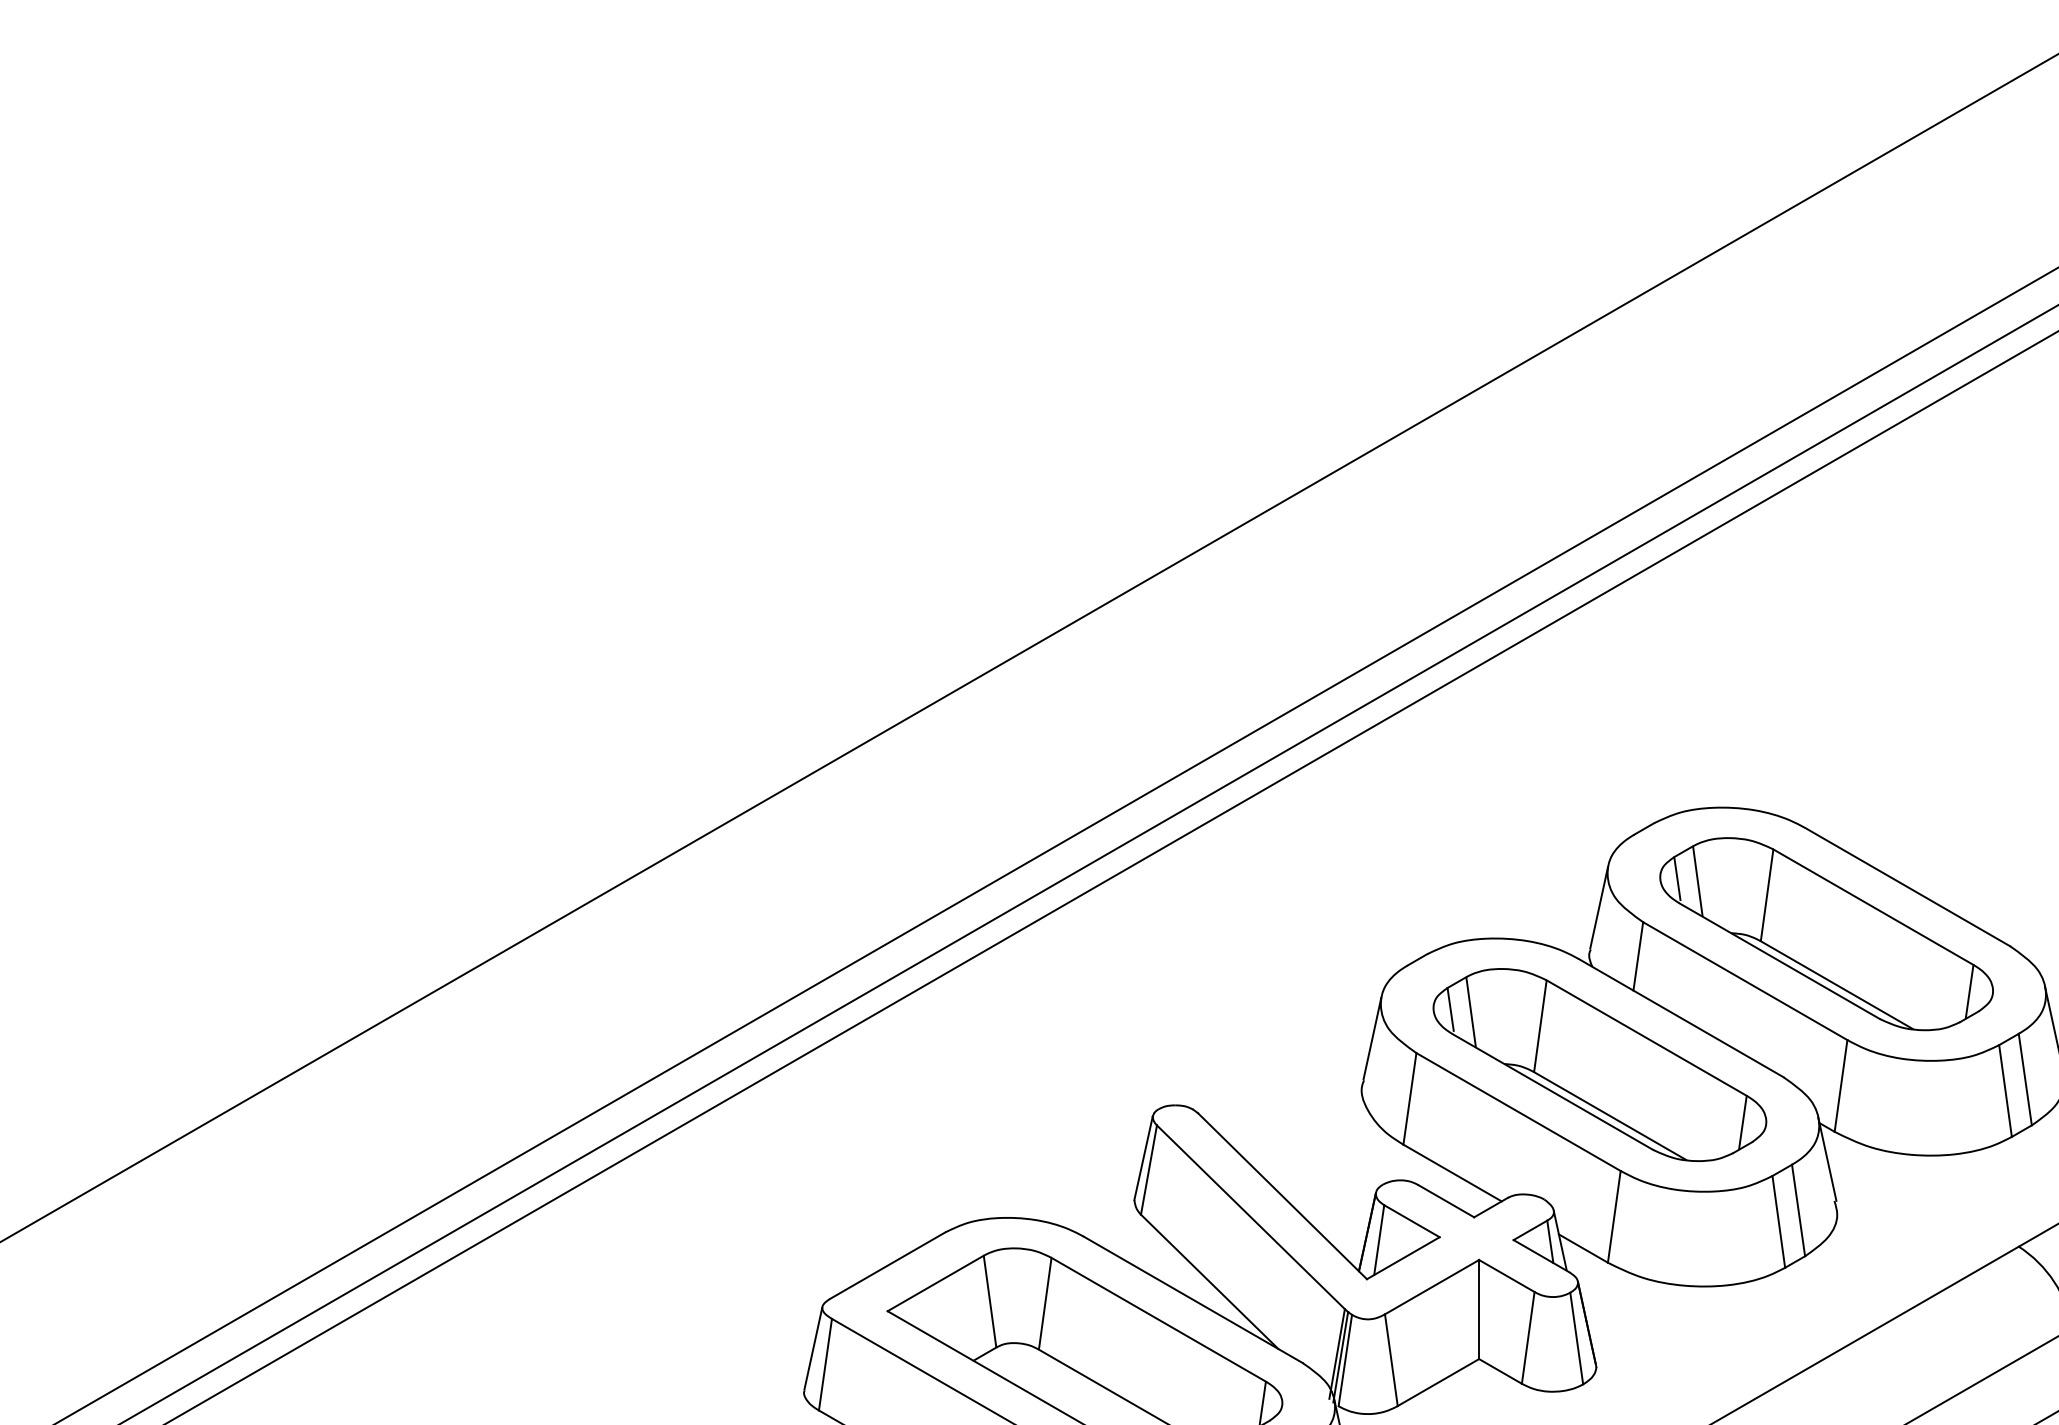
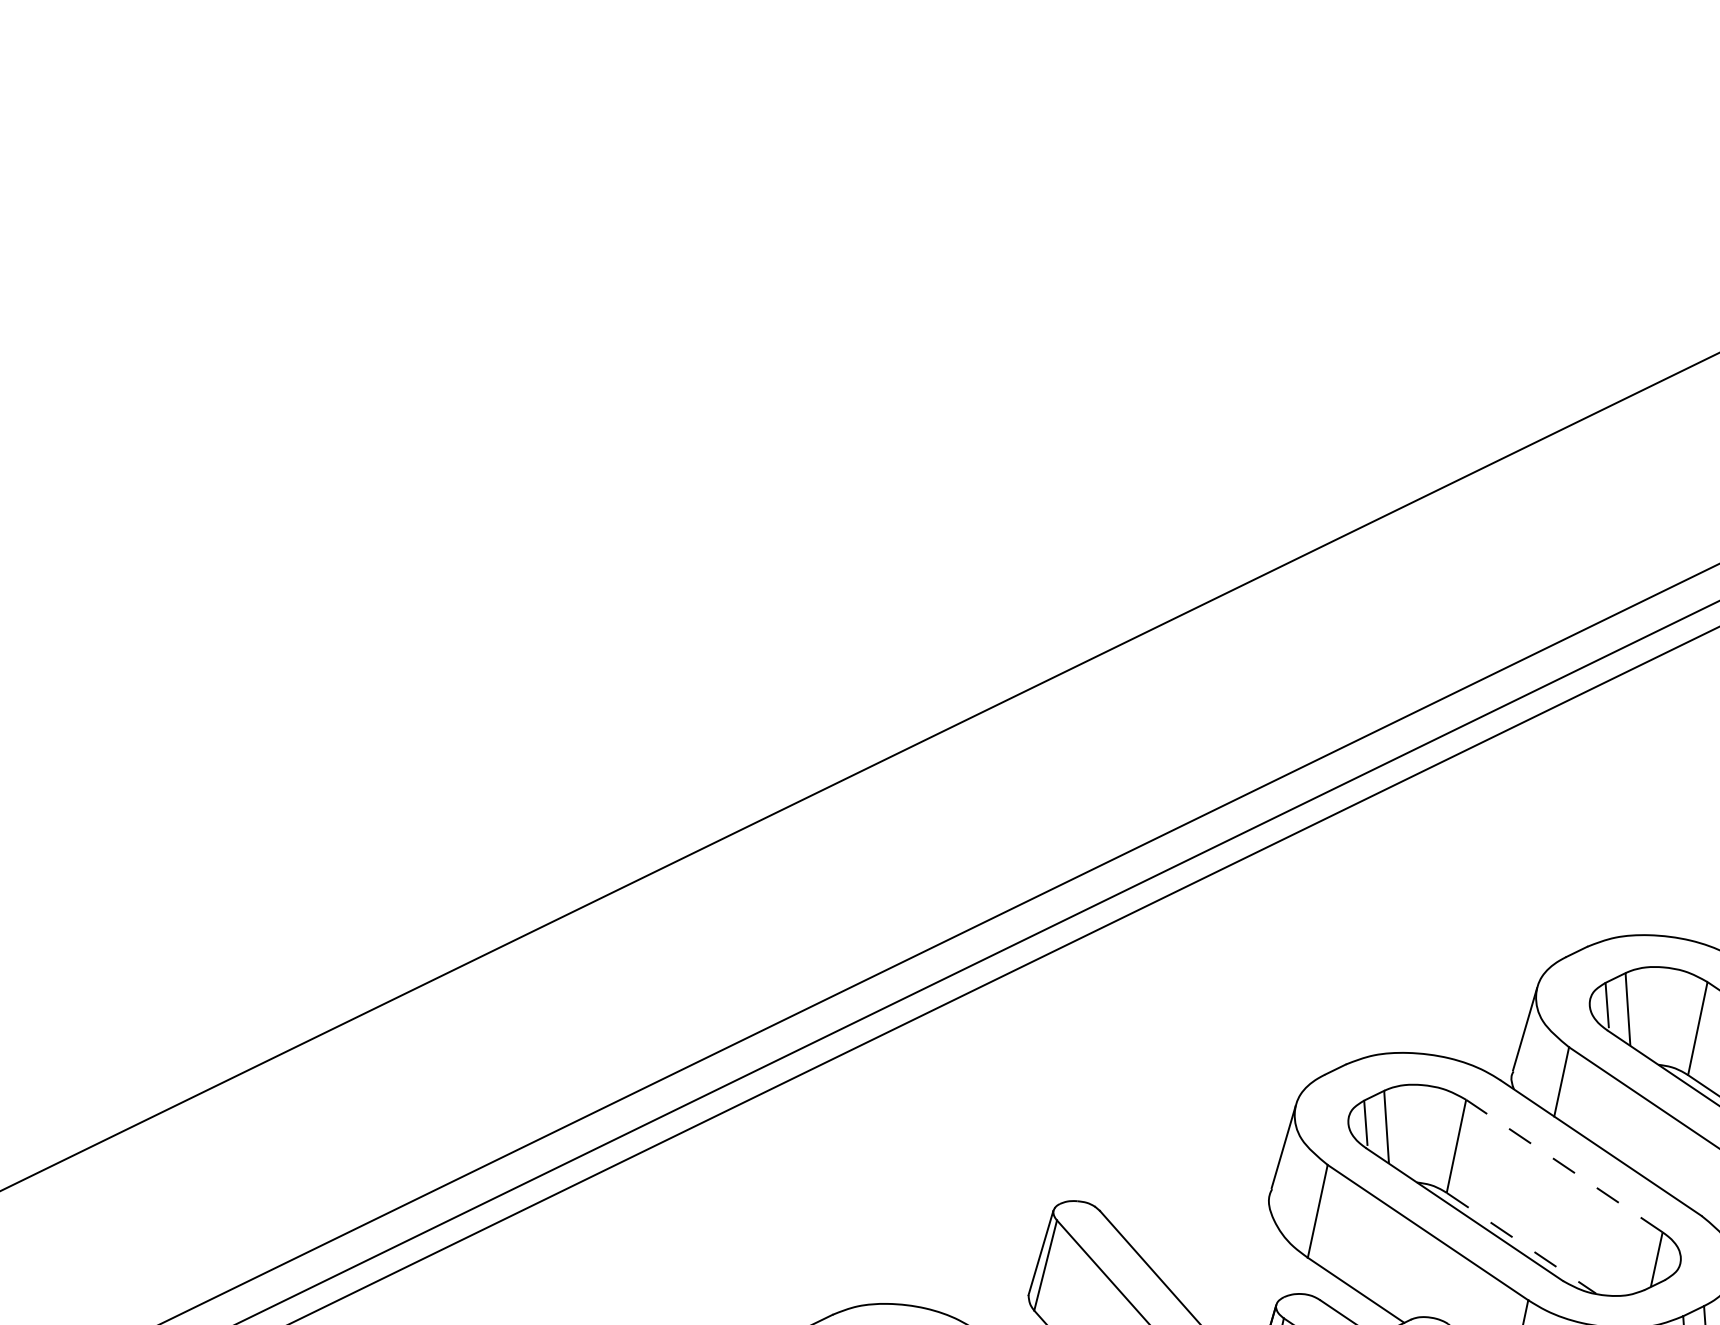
line: (1646, 1038) -> (1564, 1166), solid -> dashed
line: (1610, 1116) -> (1521, 1243), solid -> dashed

